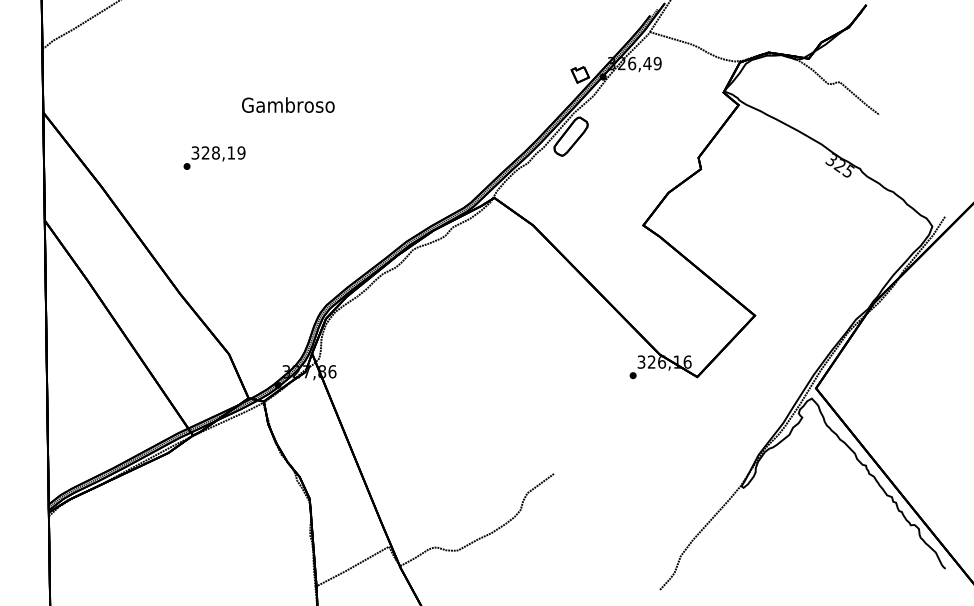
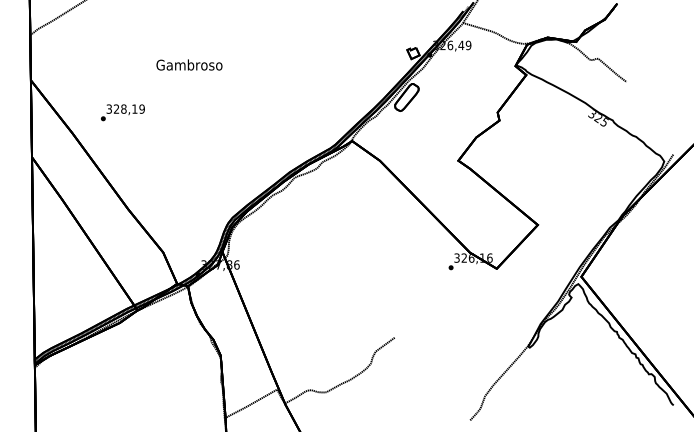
text: (288, 104) -> (189, 64), moved
text: (213, 157) -> (122, 112), moved

